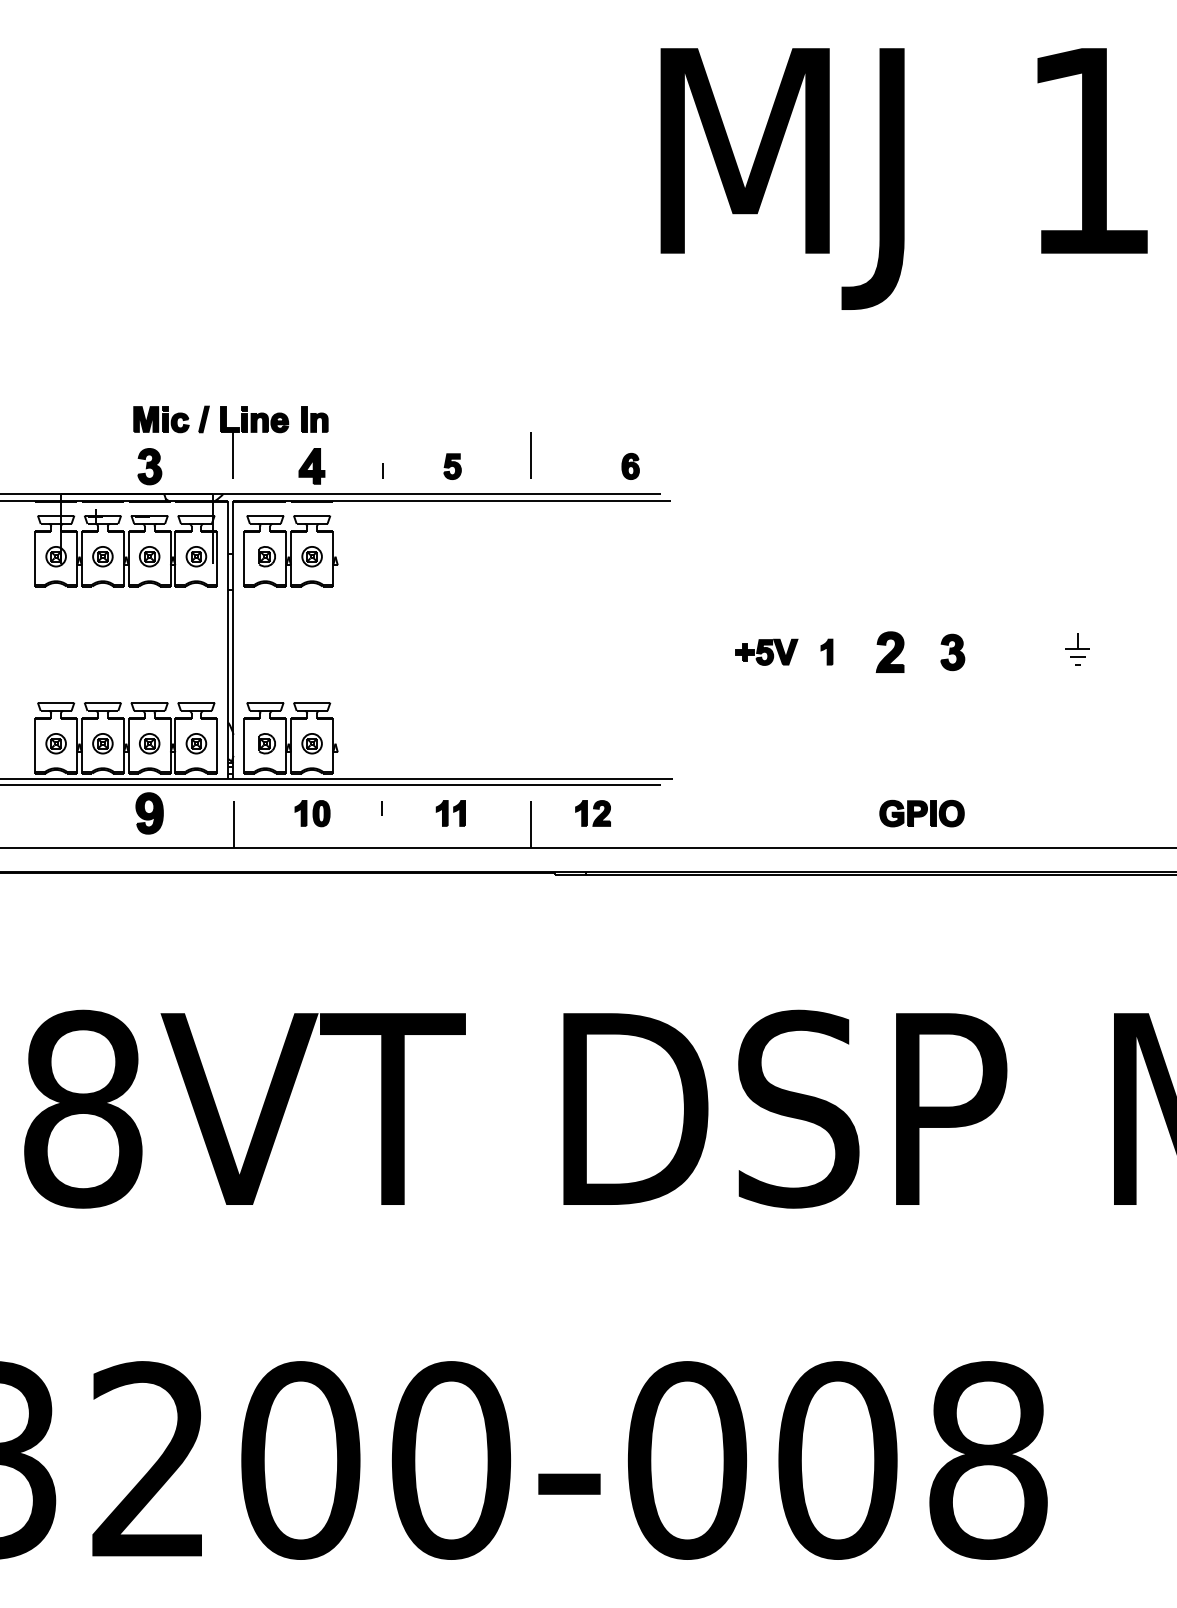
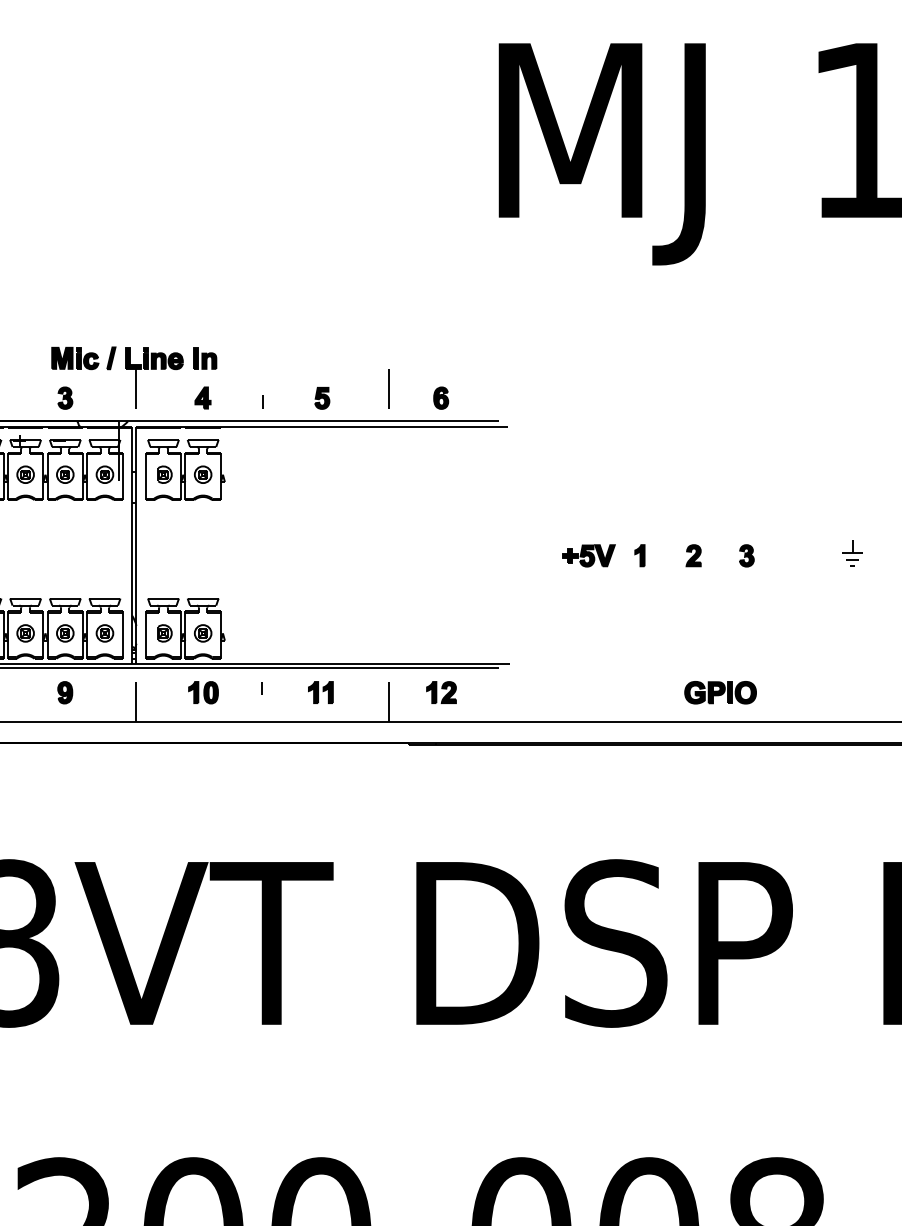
part: (149, 465) -> (65, 397), size x0.71
part: (311, 465) -> (202, 397), size x0.71
part: (630, 465) -> (441, 397), moved
part: (890, 651) -> (693, 555), size x0.62
part: (953, 651) -> (747, 555), size x0.71
part: (149, 813) -> (65, 692), size x0.62

